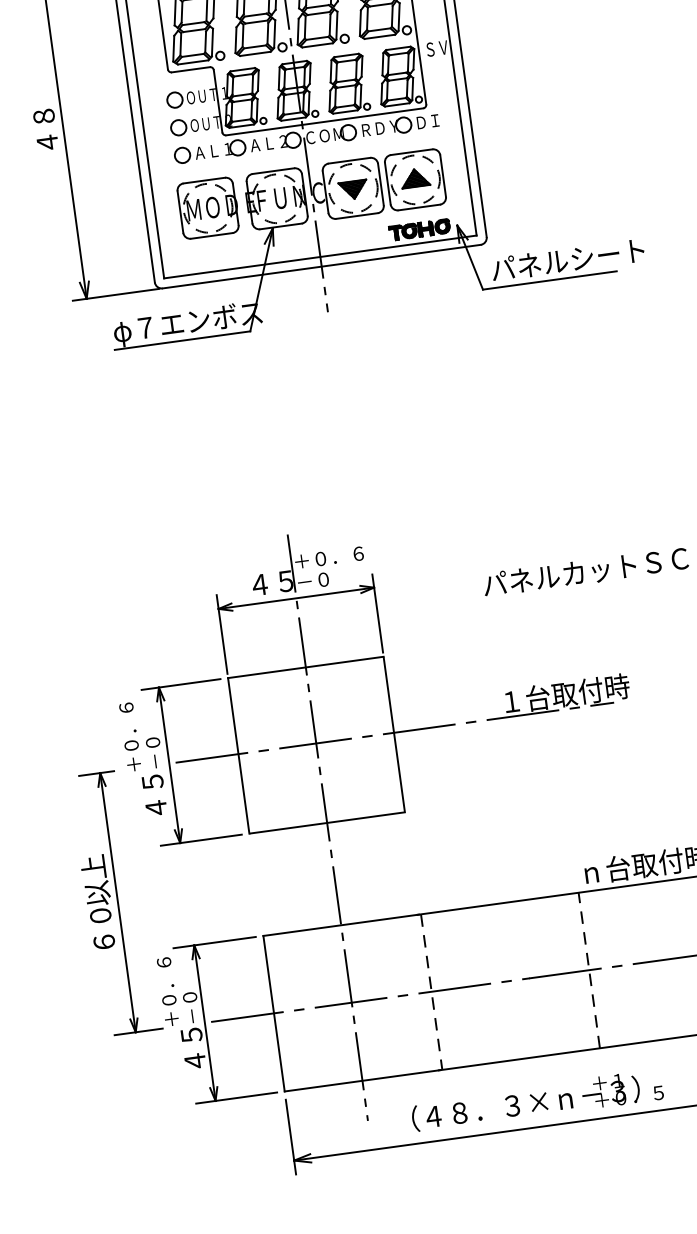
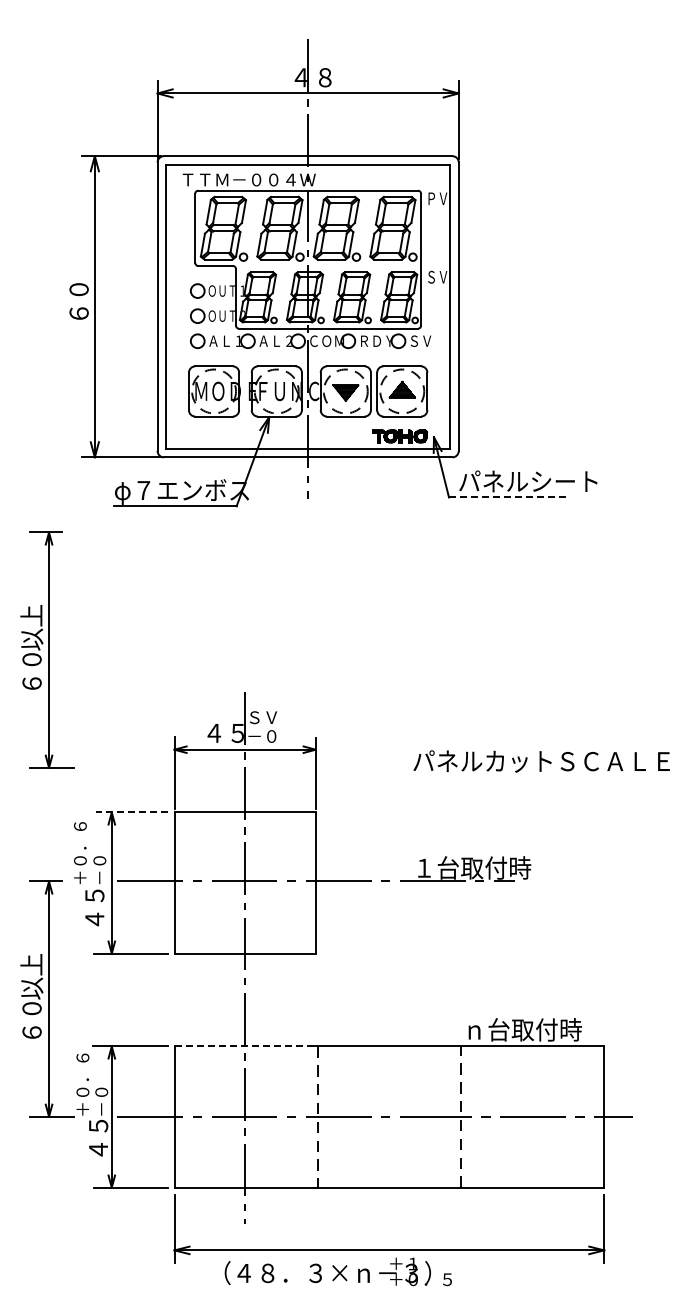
text: (428, 122) -> (420, 341), ＤＩ -> ＳＶ
text: (45, 129) -> (78, 301), ４８ -> ６０
line: (549, 280) -> (509, 497), solid -> dashed
part: (63, 517) -> (47, 649), added
text: (329, 557) -> (279, 717), ＋０．６ -> ＳＶ
line: (180, 684) -> (131, 812), solid -> dashed
line: (341, 925) -> (245, 1046), solid -> dashed
text: (536, 1100) -> (337, 1271), moved

